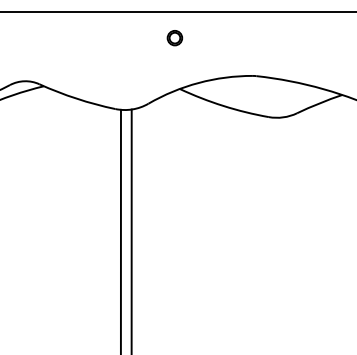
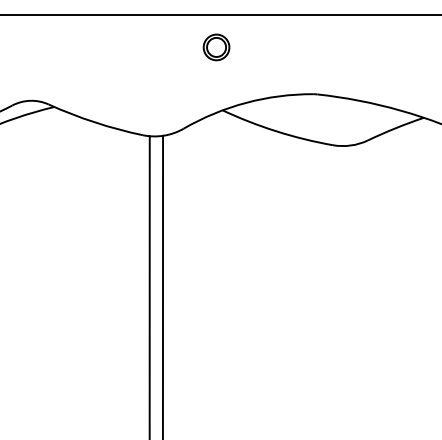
part: (174, 37) -> (216, 46), size x1.43

